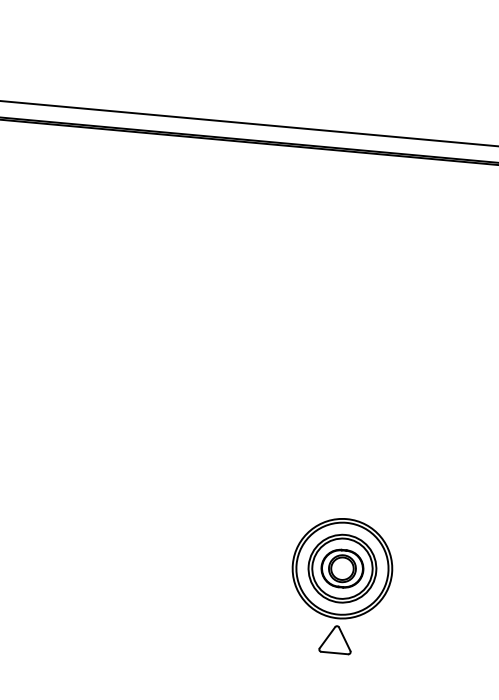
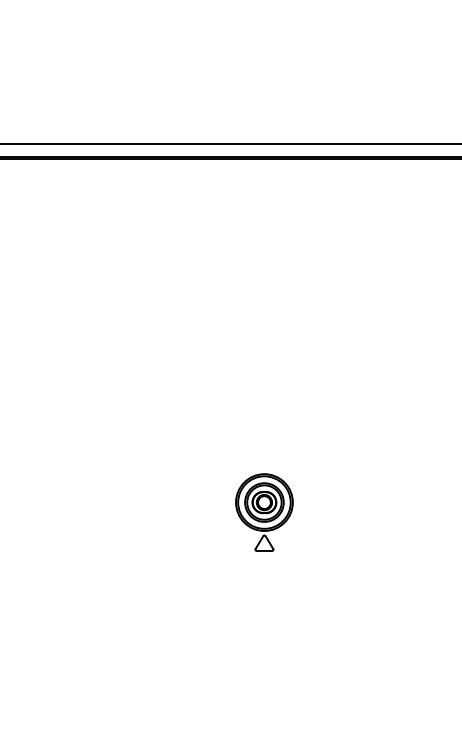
part: (340, 586) -> (264, 512), size x0.7

